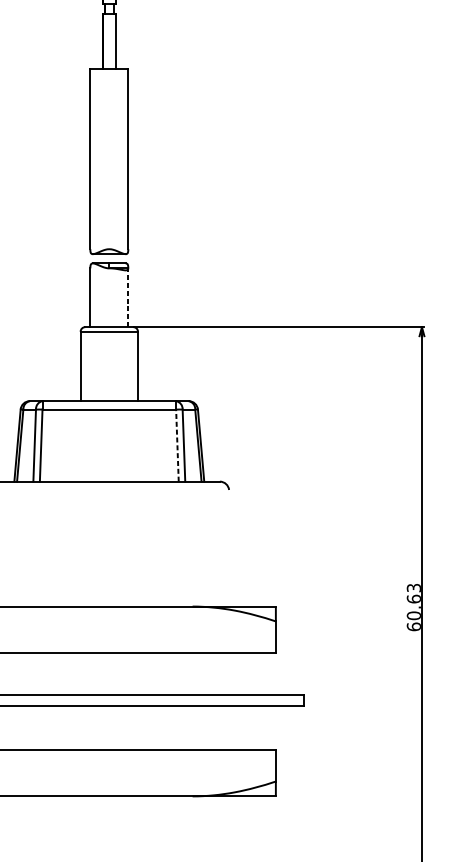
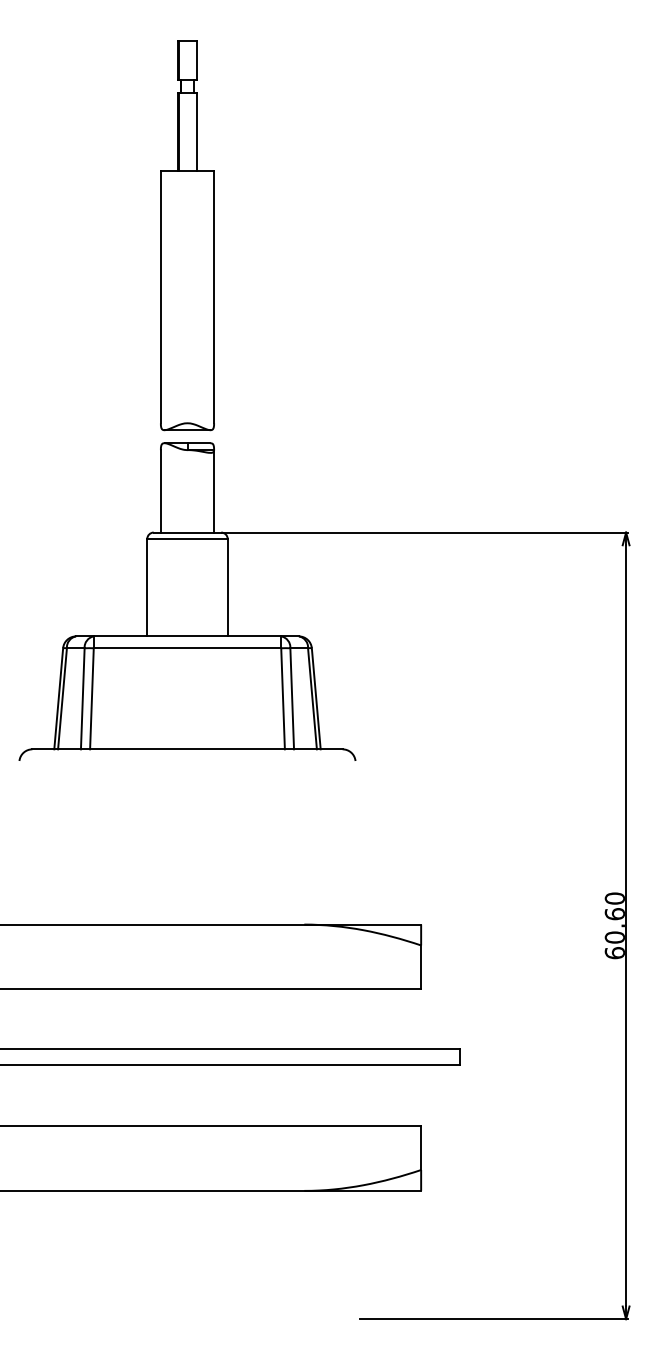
line: (128, 297) -> (214, 491), dashed -> solid
line: (177, 445) -> (283, 698), dashed -> solid
text: (413, 587) -> (614, 898), 60.63 -> 60.60

